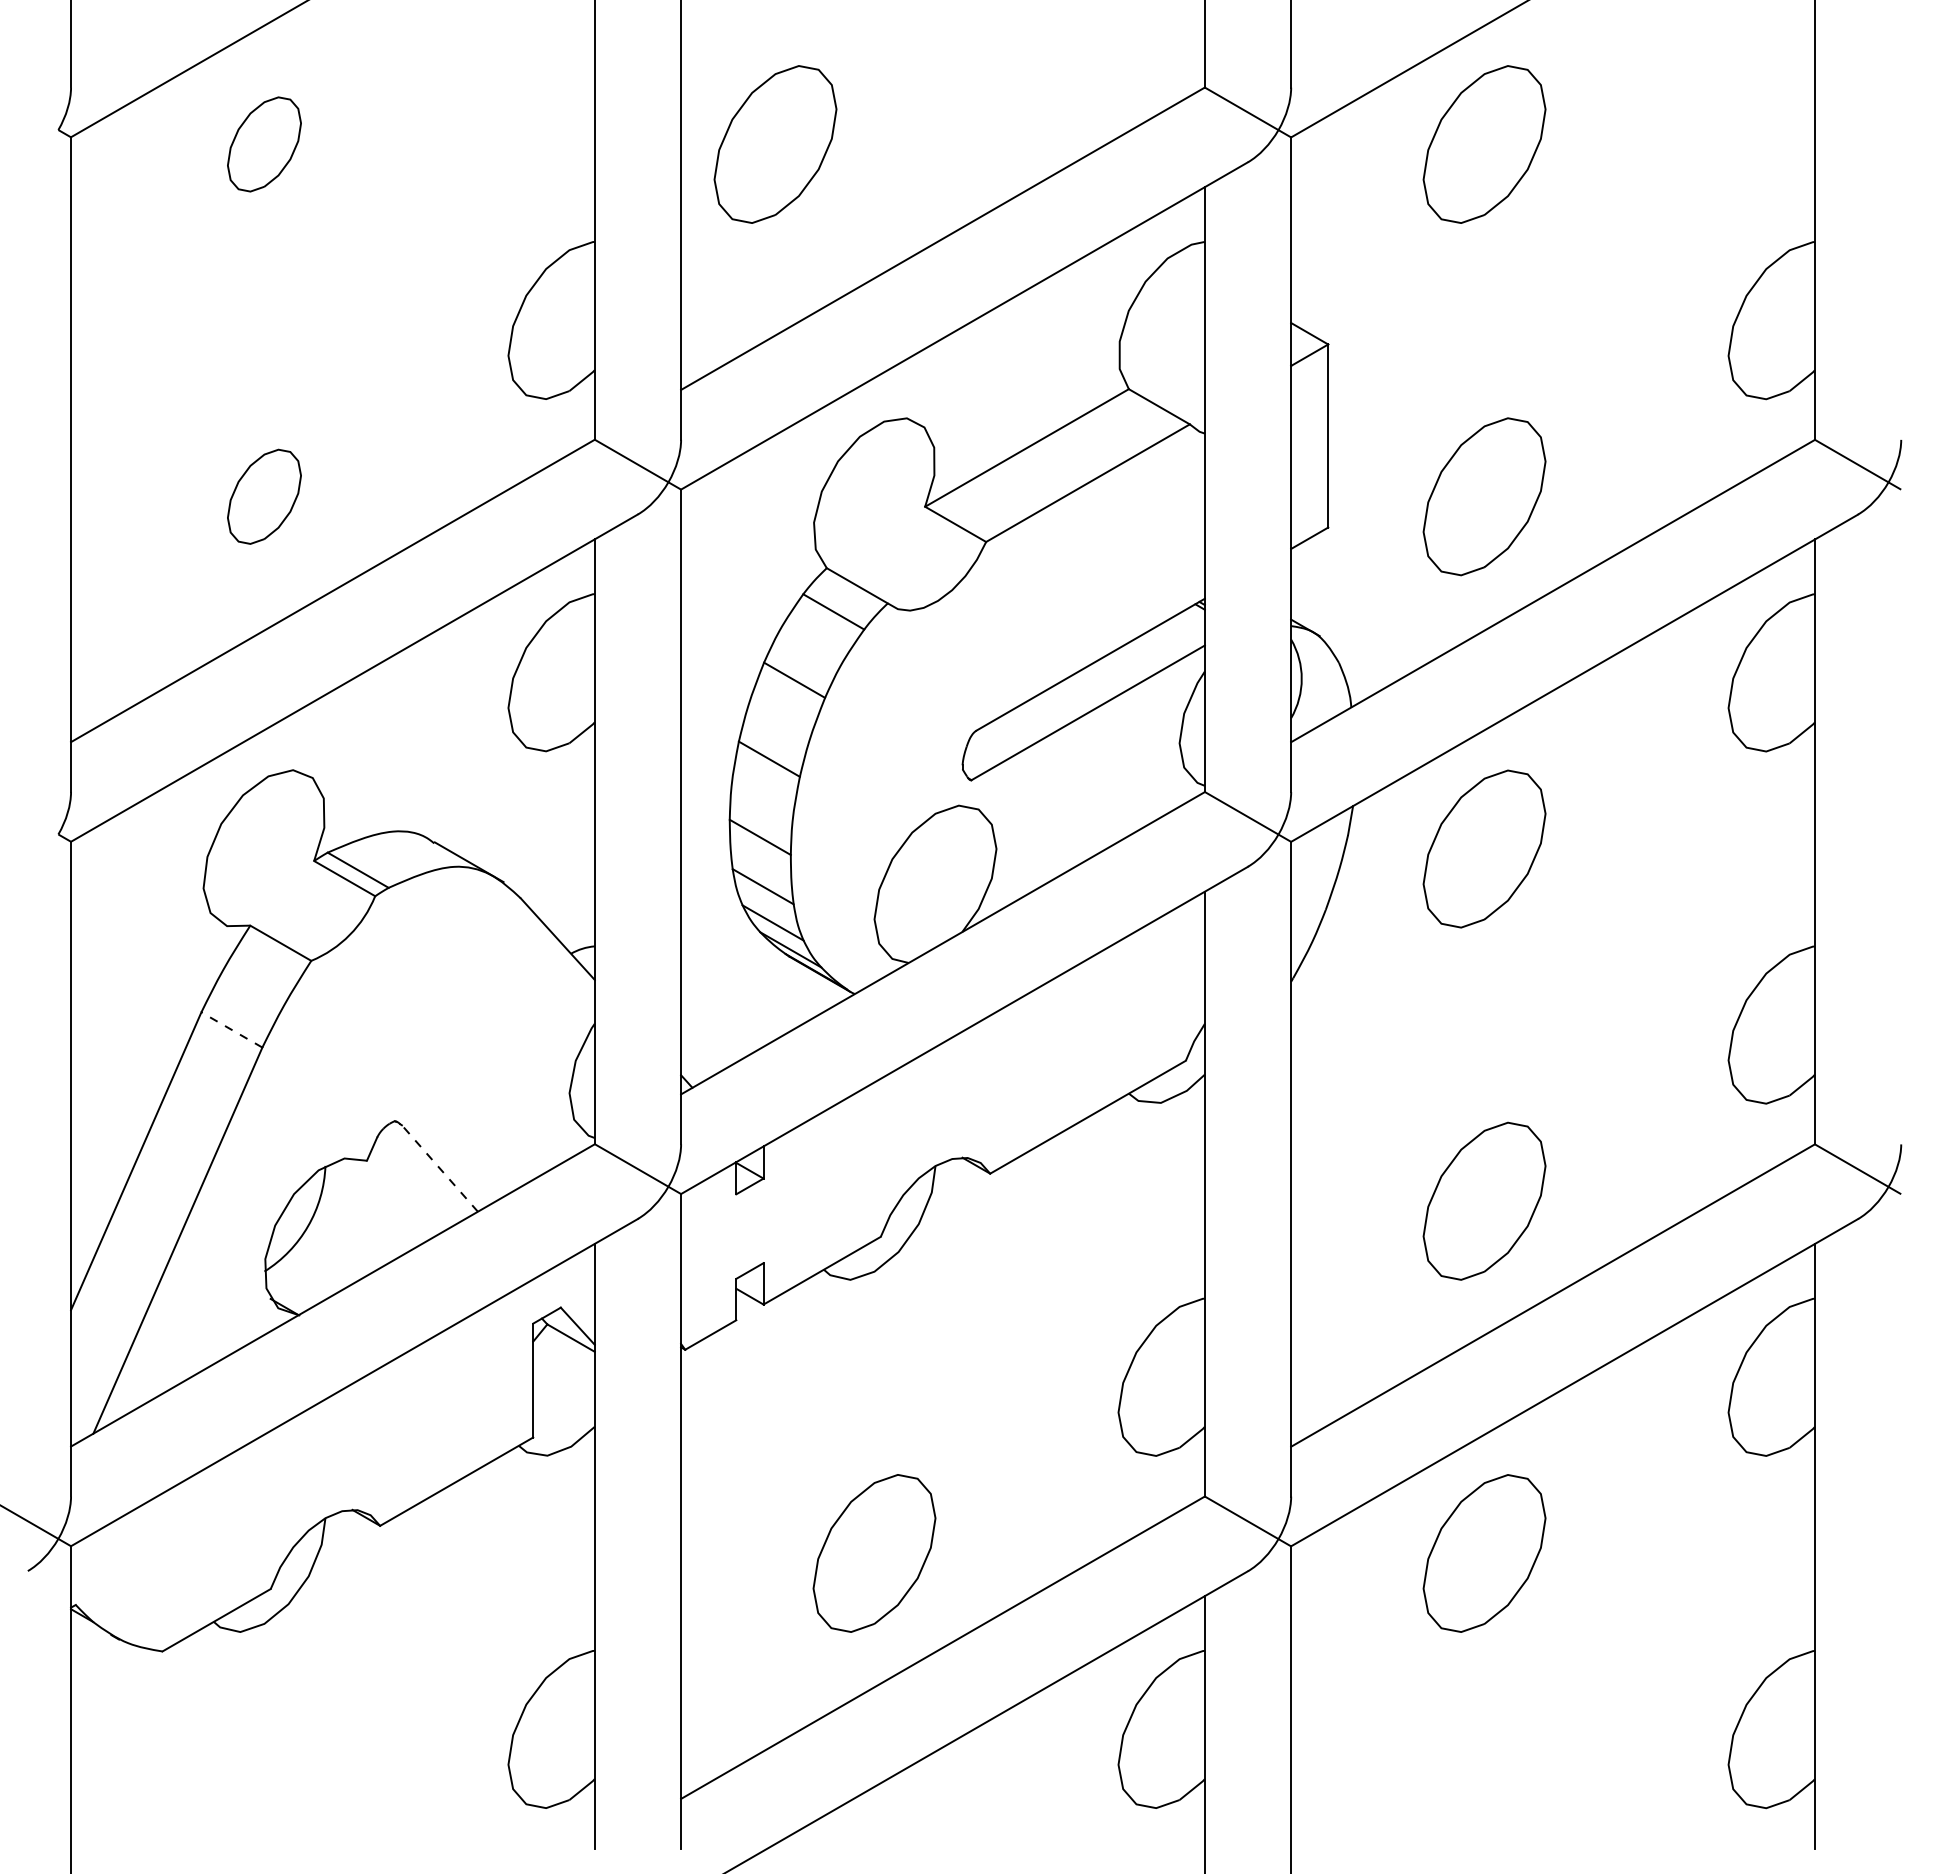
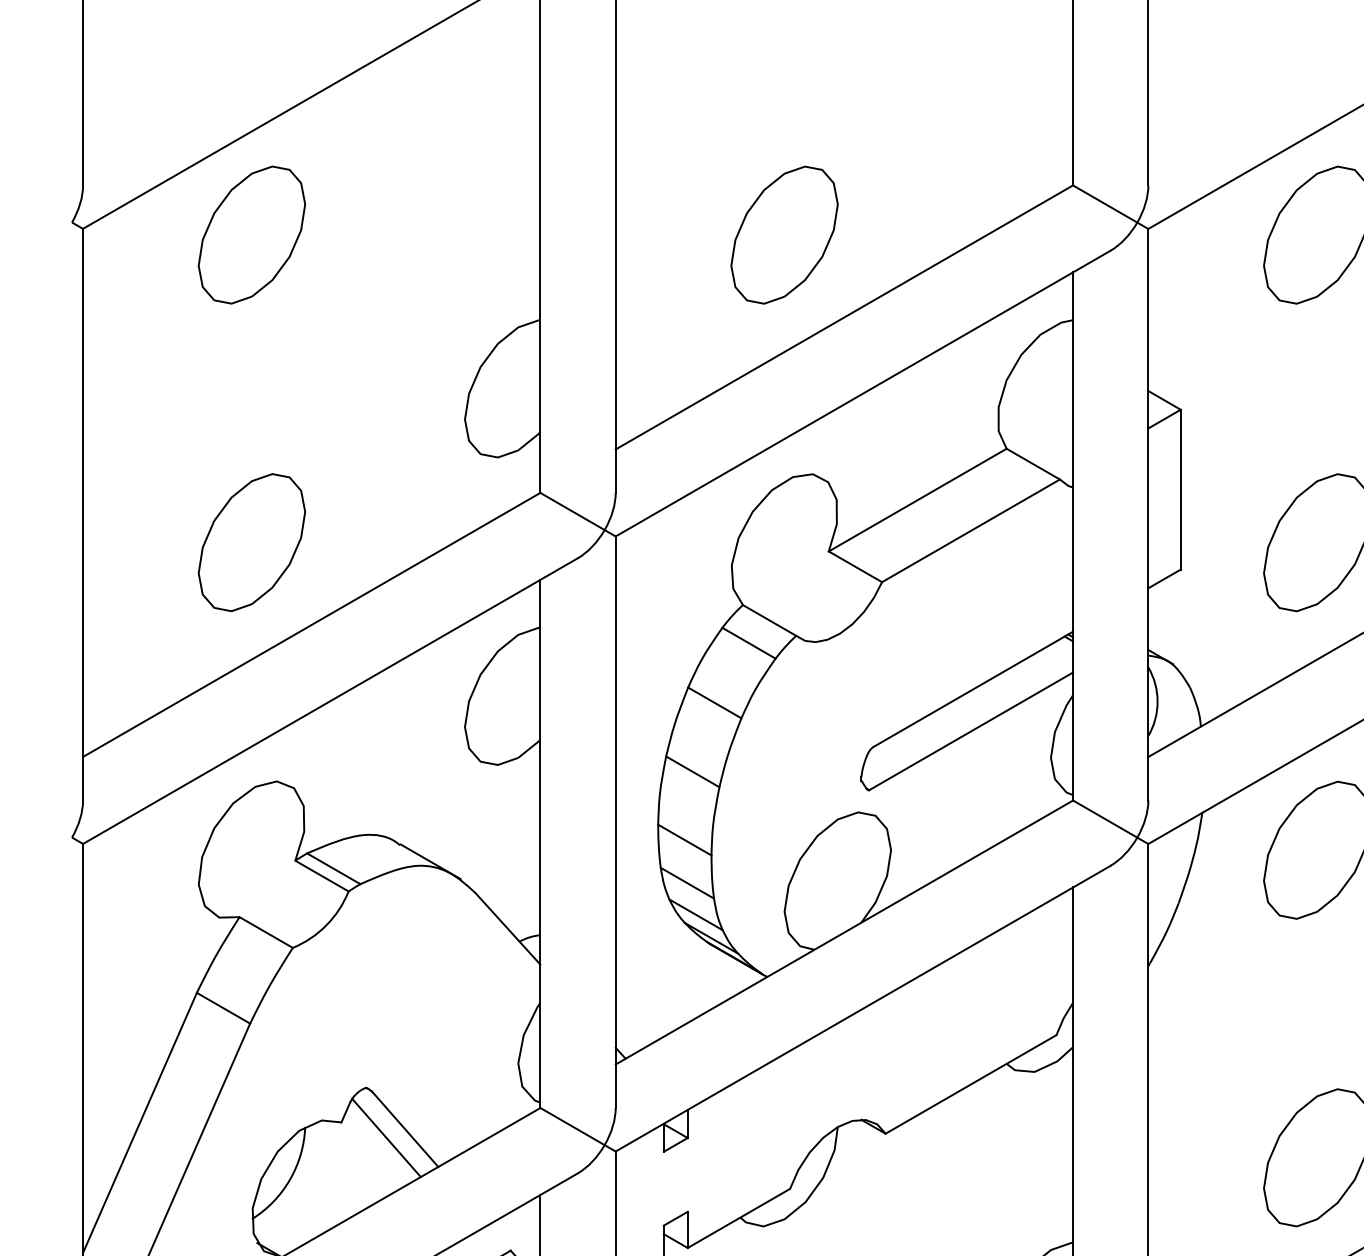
part: (264, 144) -> (251, 235), size x1.67
part: (775, 144) -> (784, 235), moved
part: (264, 496) -> (251, 542), size x1.67
line: (231, 1029) -> (223, 1007), dashed -> solid
line: (439, 1168) -> (404, 1129), dashed -> solid
line: (418, 1178) -> (386, 1137), added

